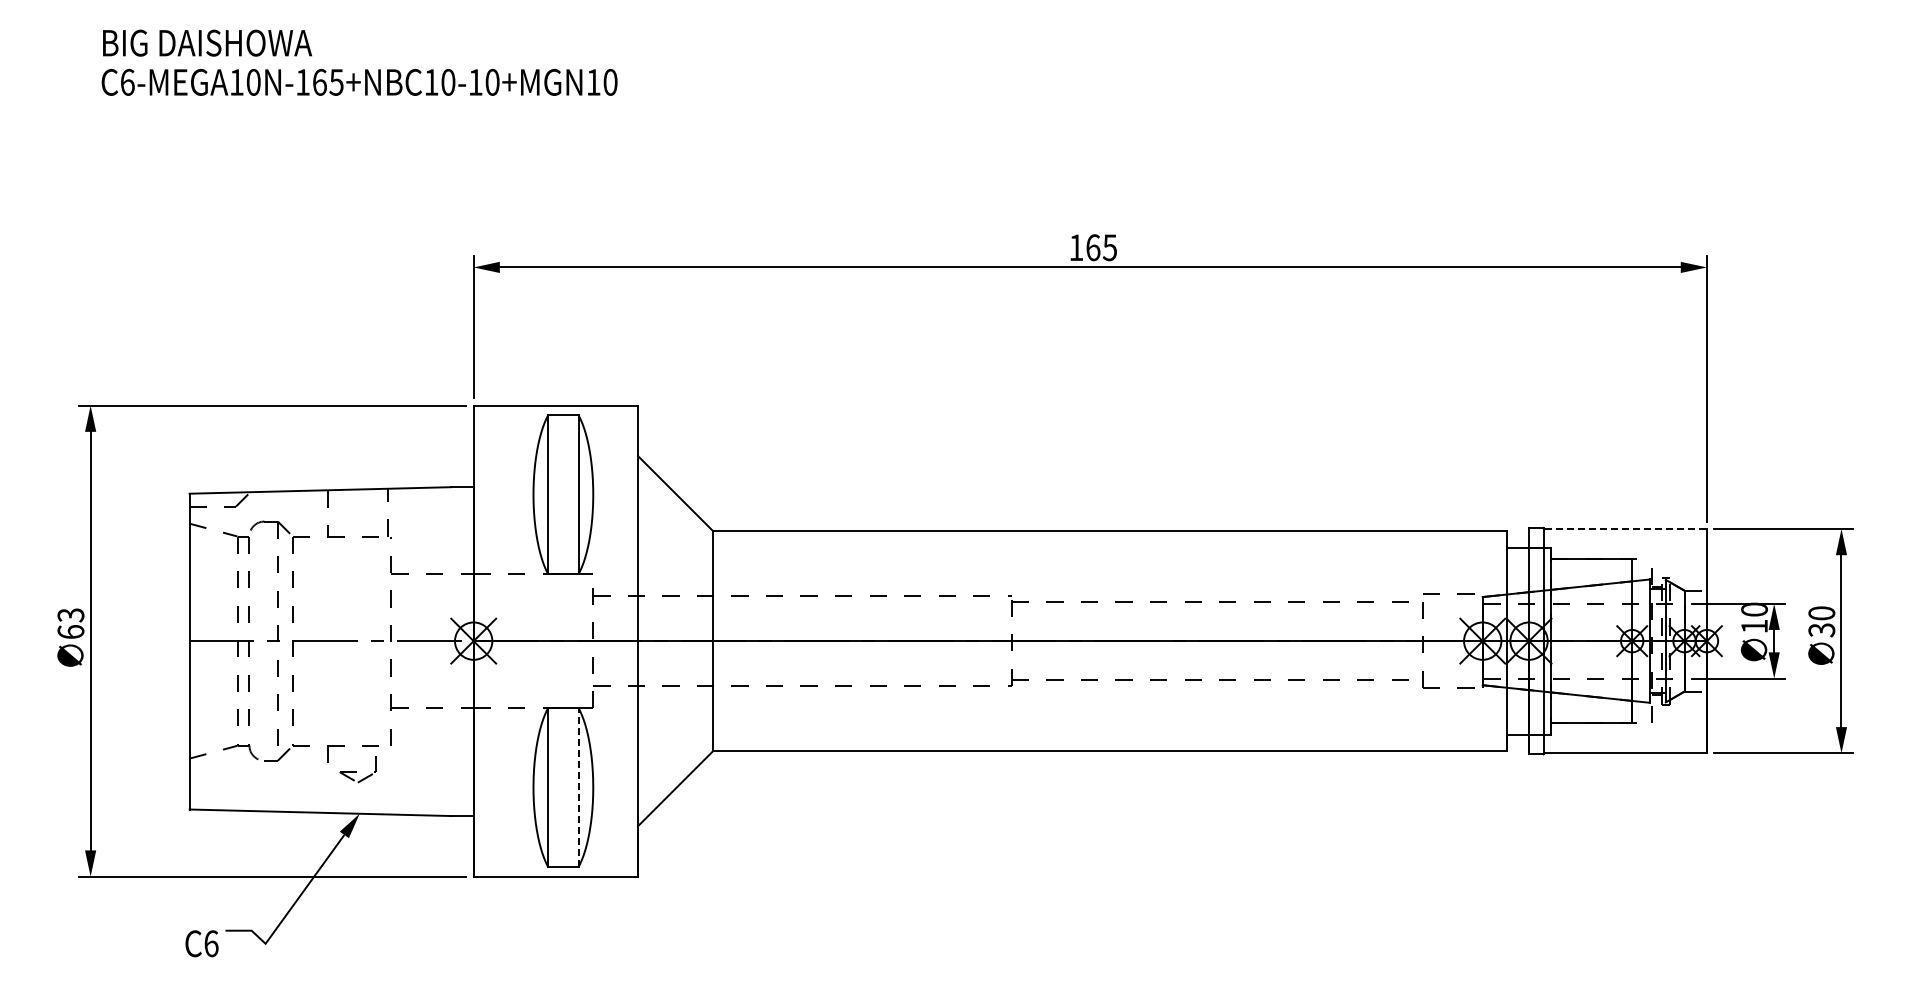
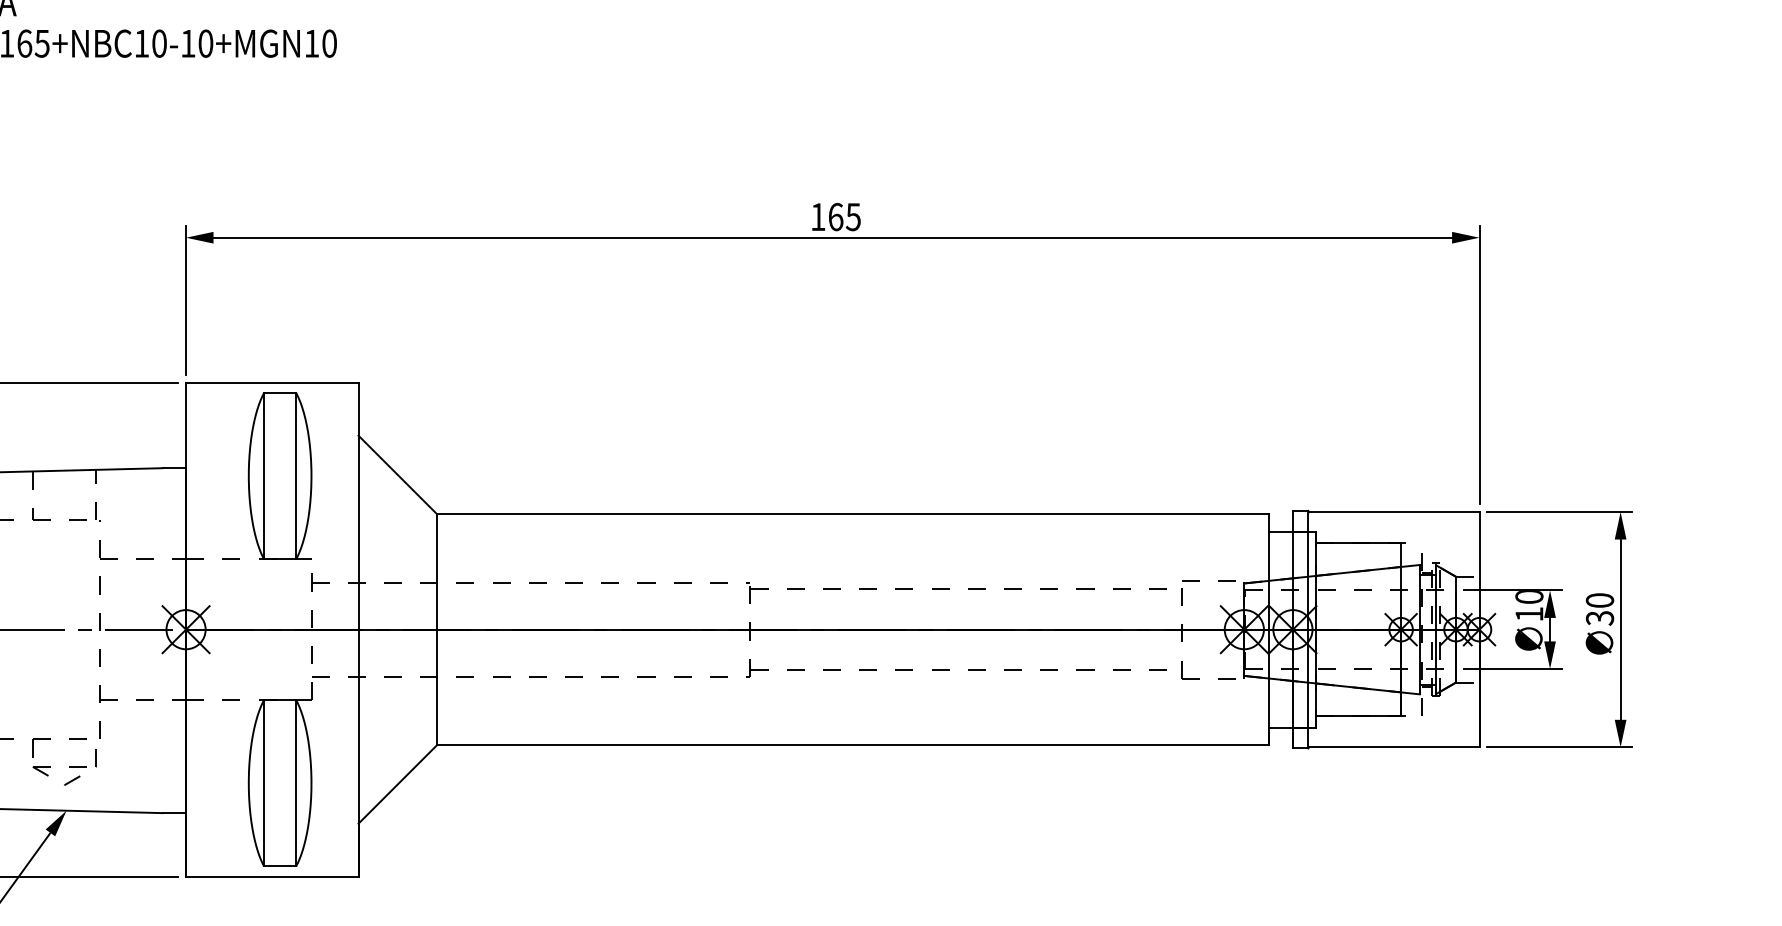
line: (1626, 529) -> (1395, 512), dashed -> solid
part: (357, 772) -> (64, 767), size x1.67
line: (578, 787) -> (295, 783), dashed -> solid

